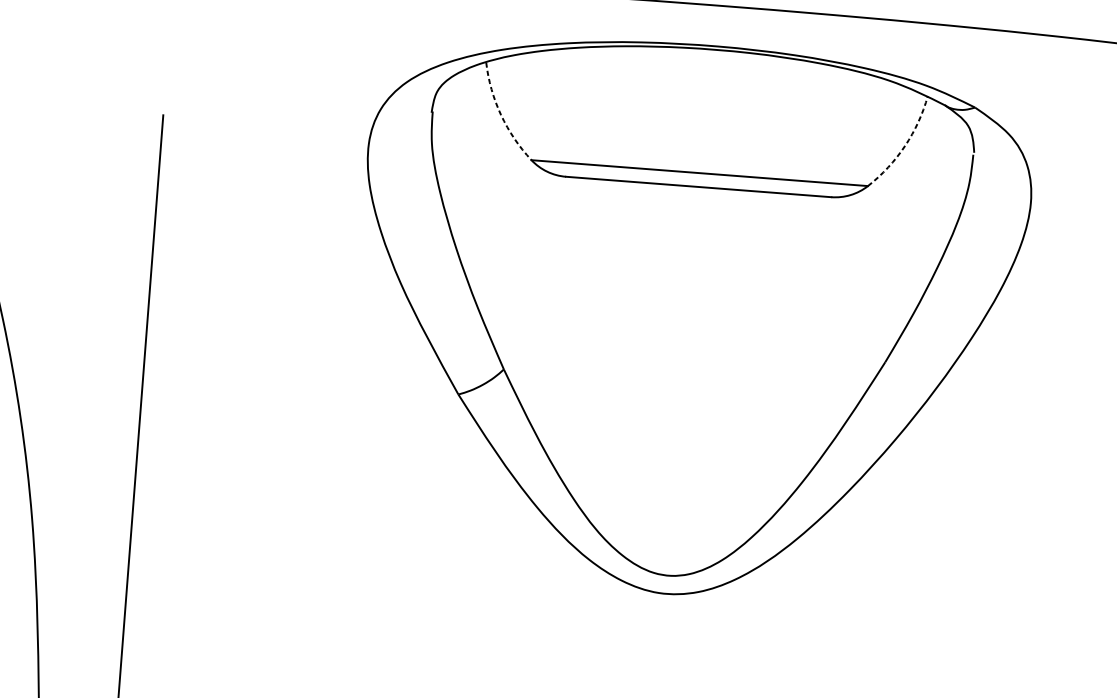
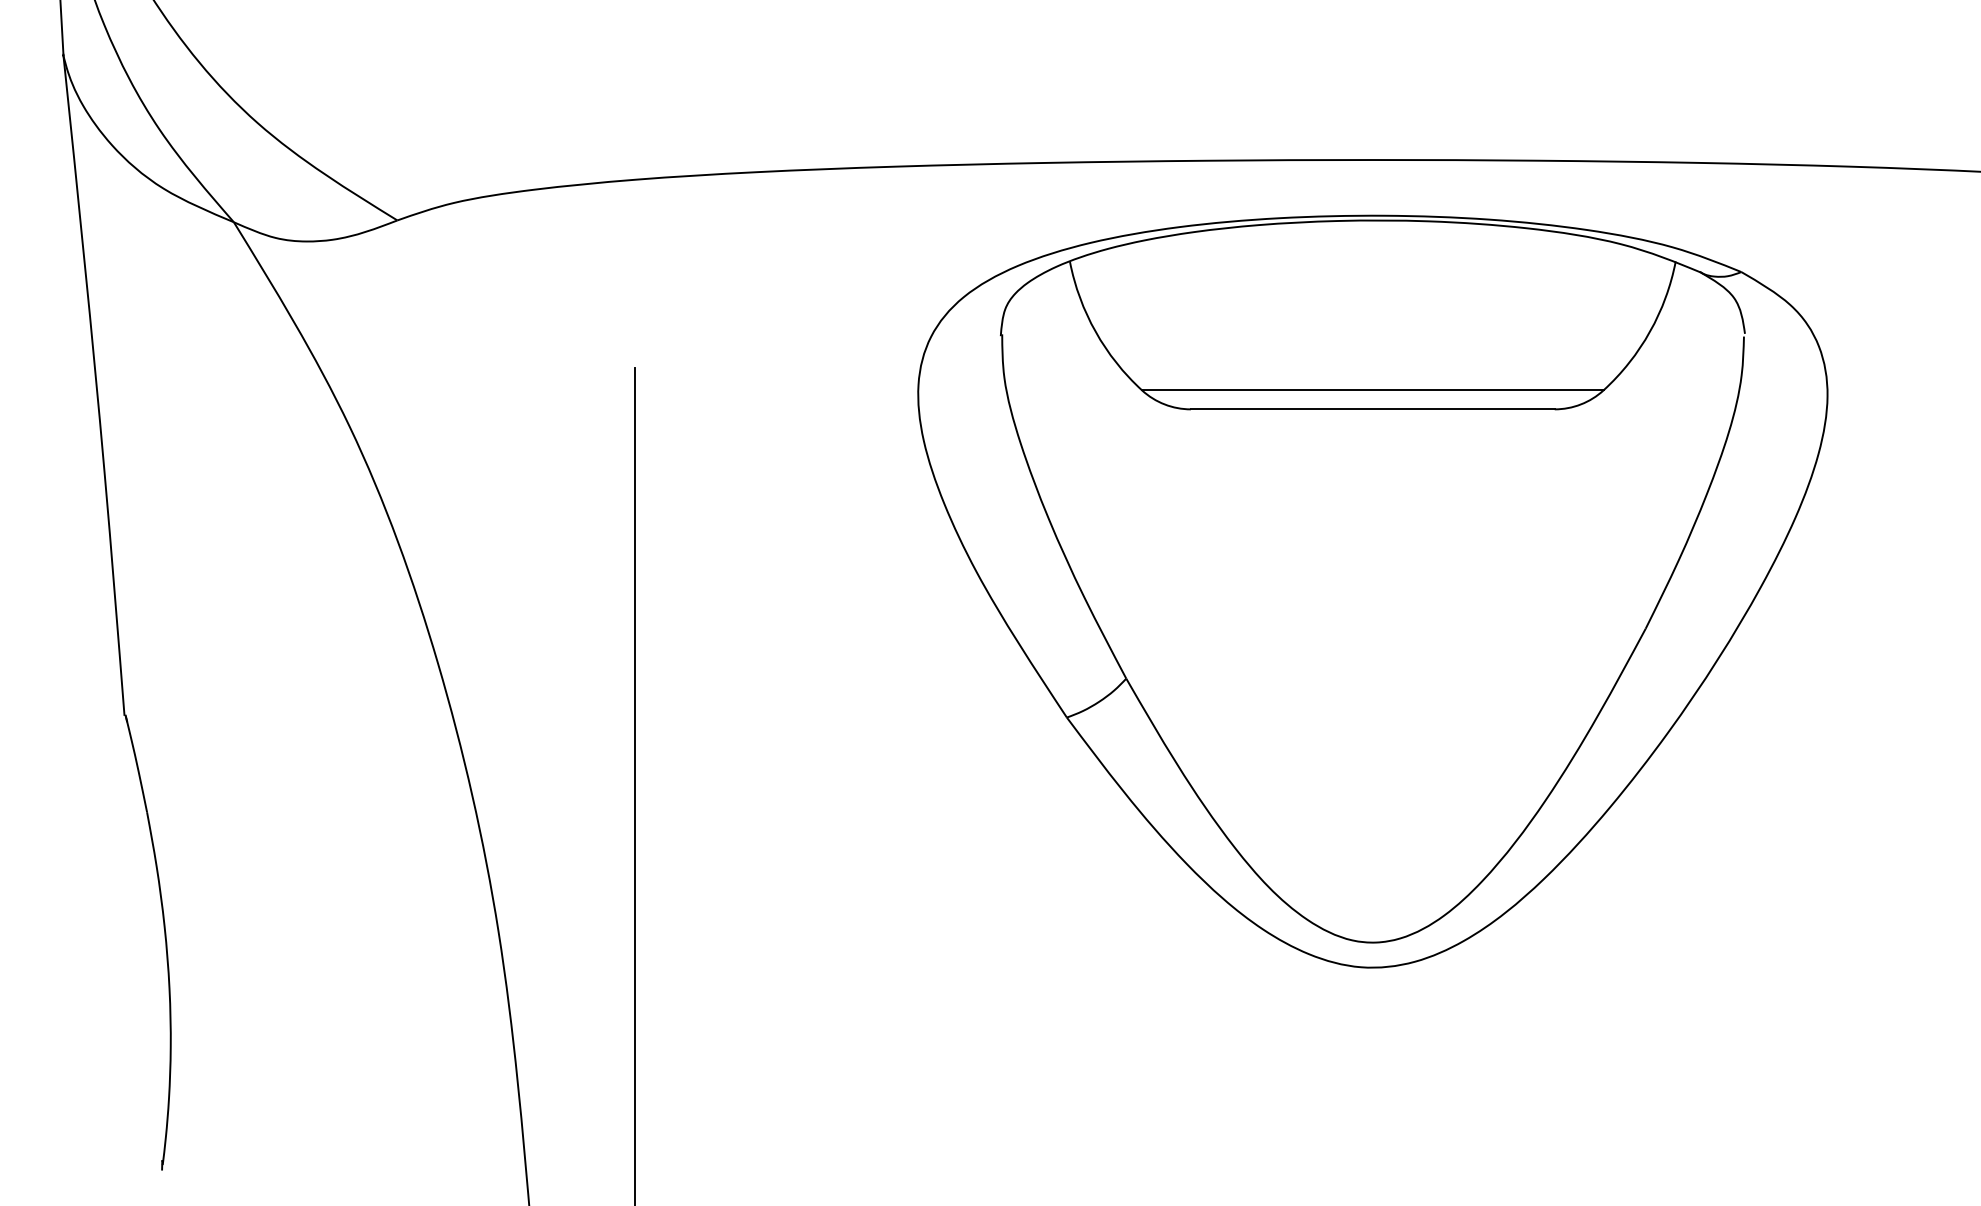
arc: (500, 114) -> (1095, 331), dashed -> solid
arc: (905, 145) -> (1650, 331), dashed -> solid

